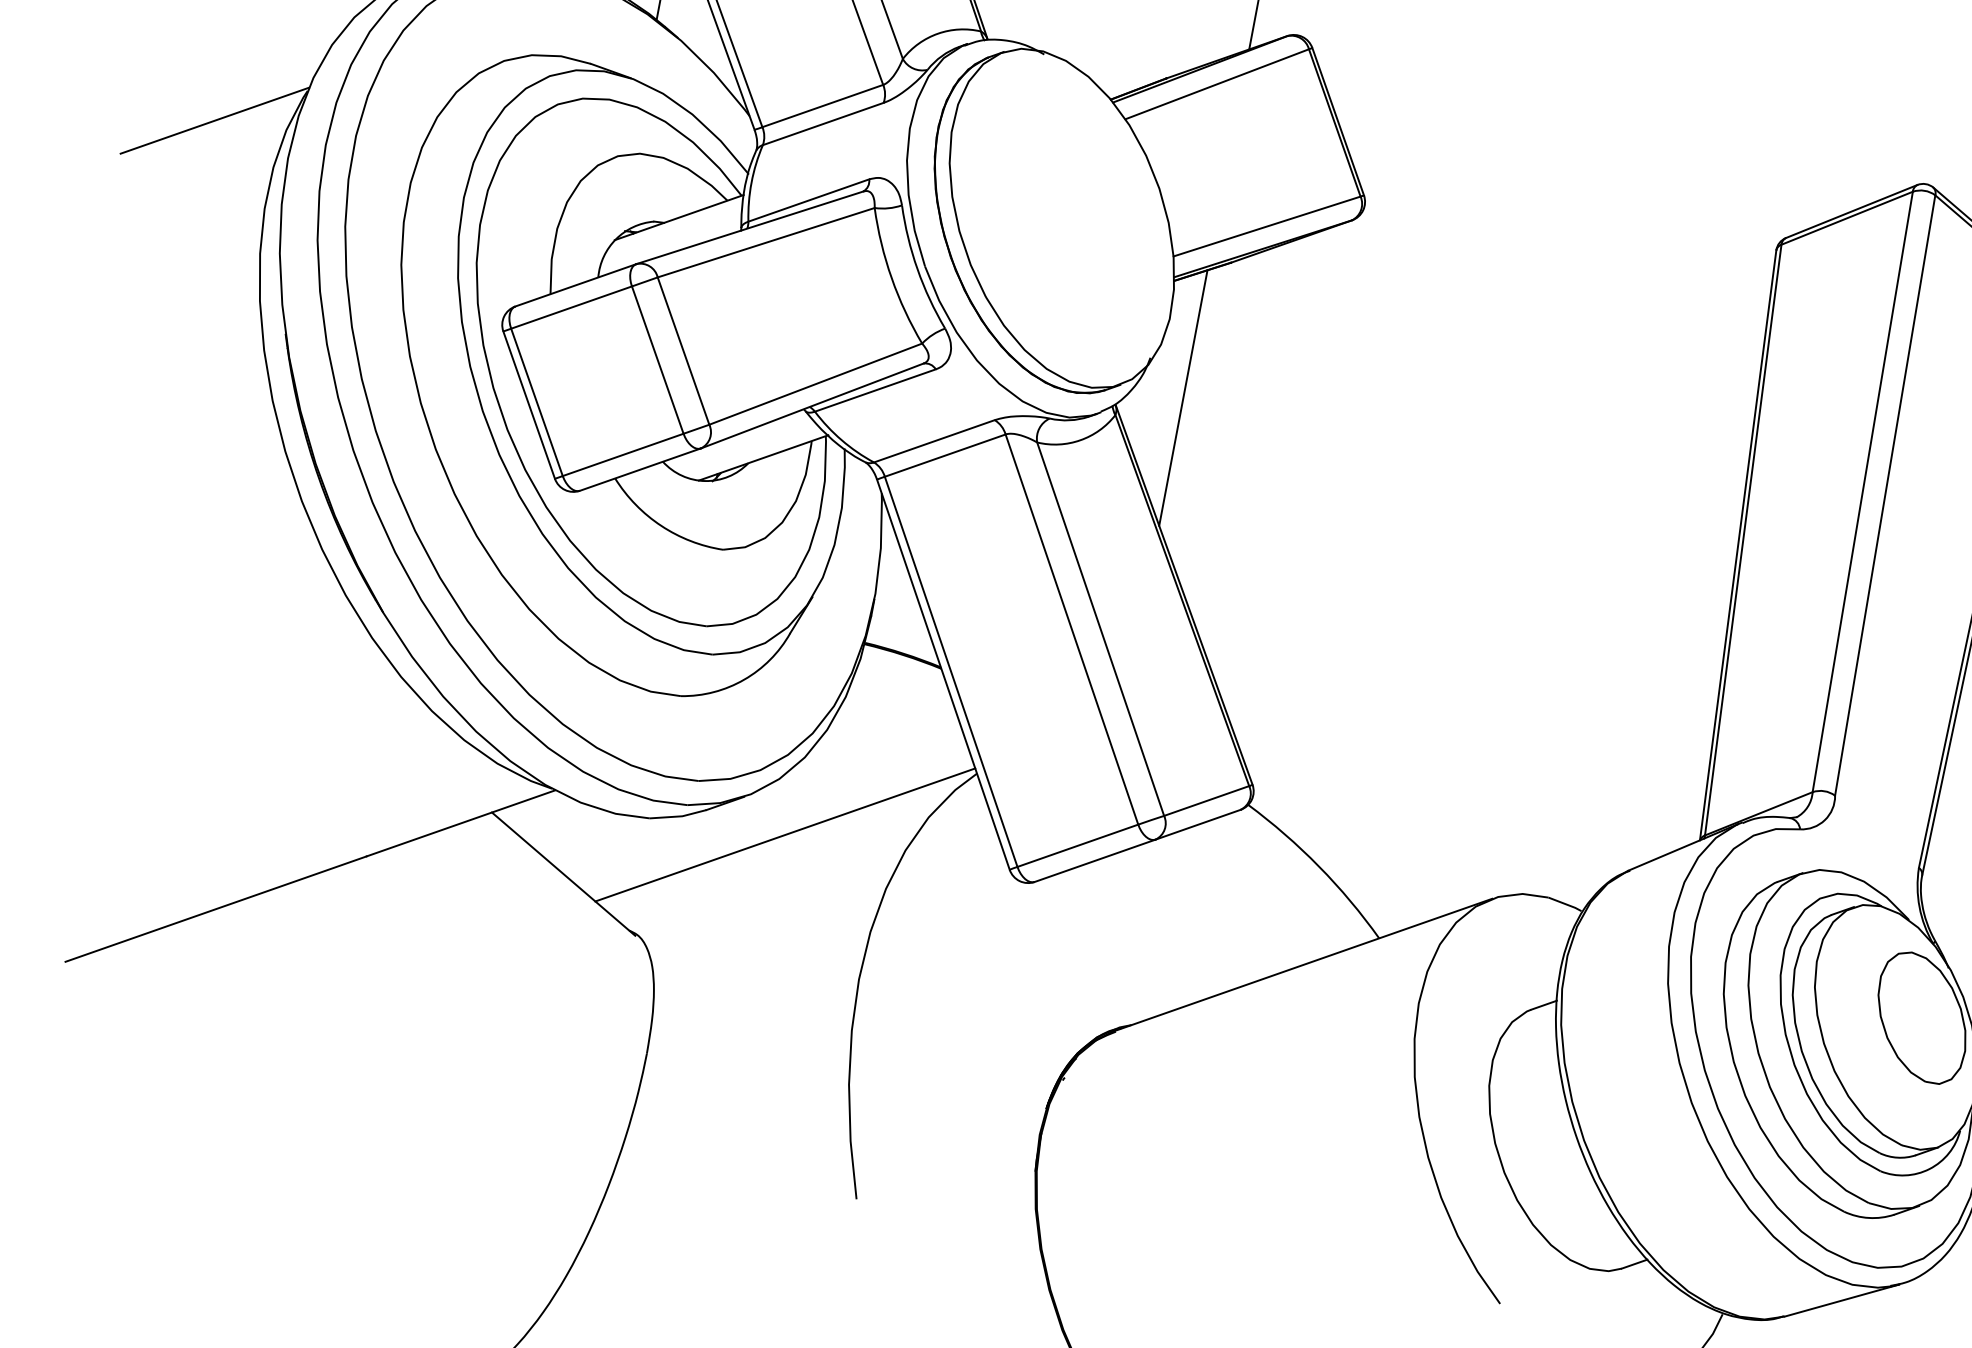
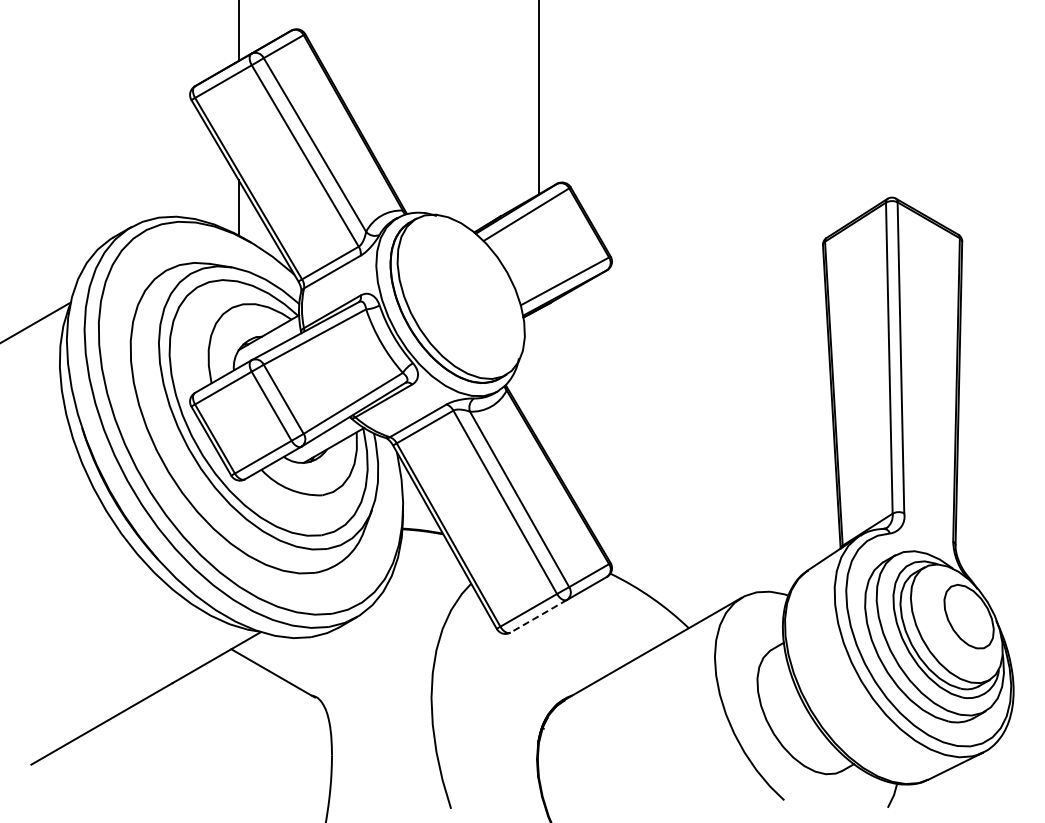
line: (1183, 398) -> (539, 375), removed
line: (784, 834) -> (380, 632), removed
line: (1094, 861) -> (538, 616), solid -> dashed

